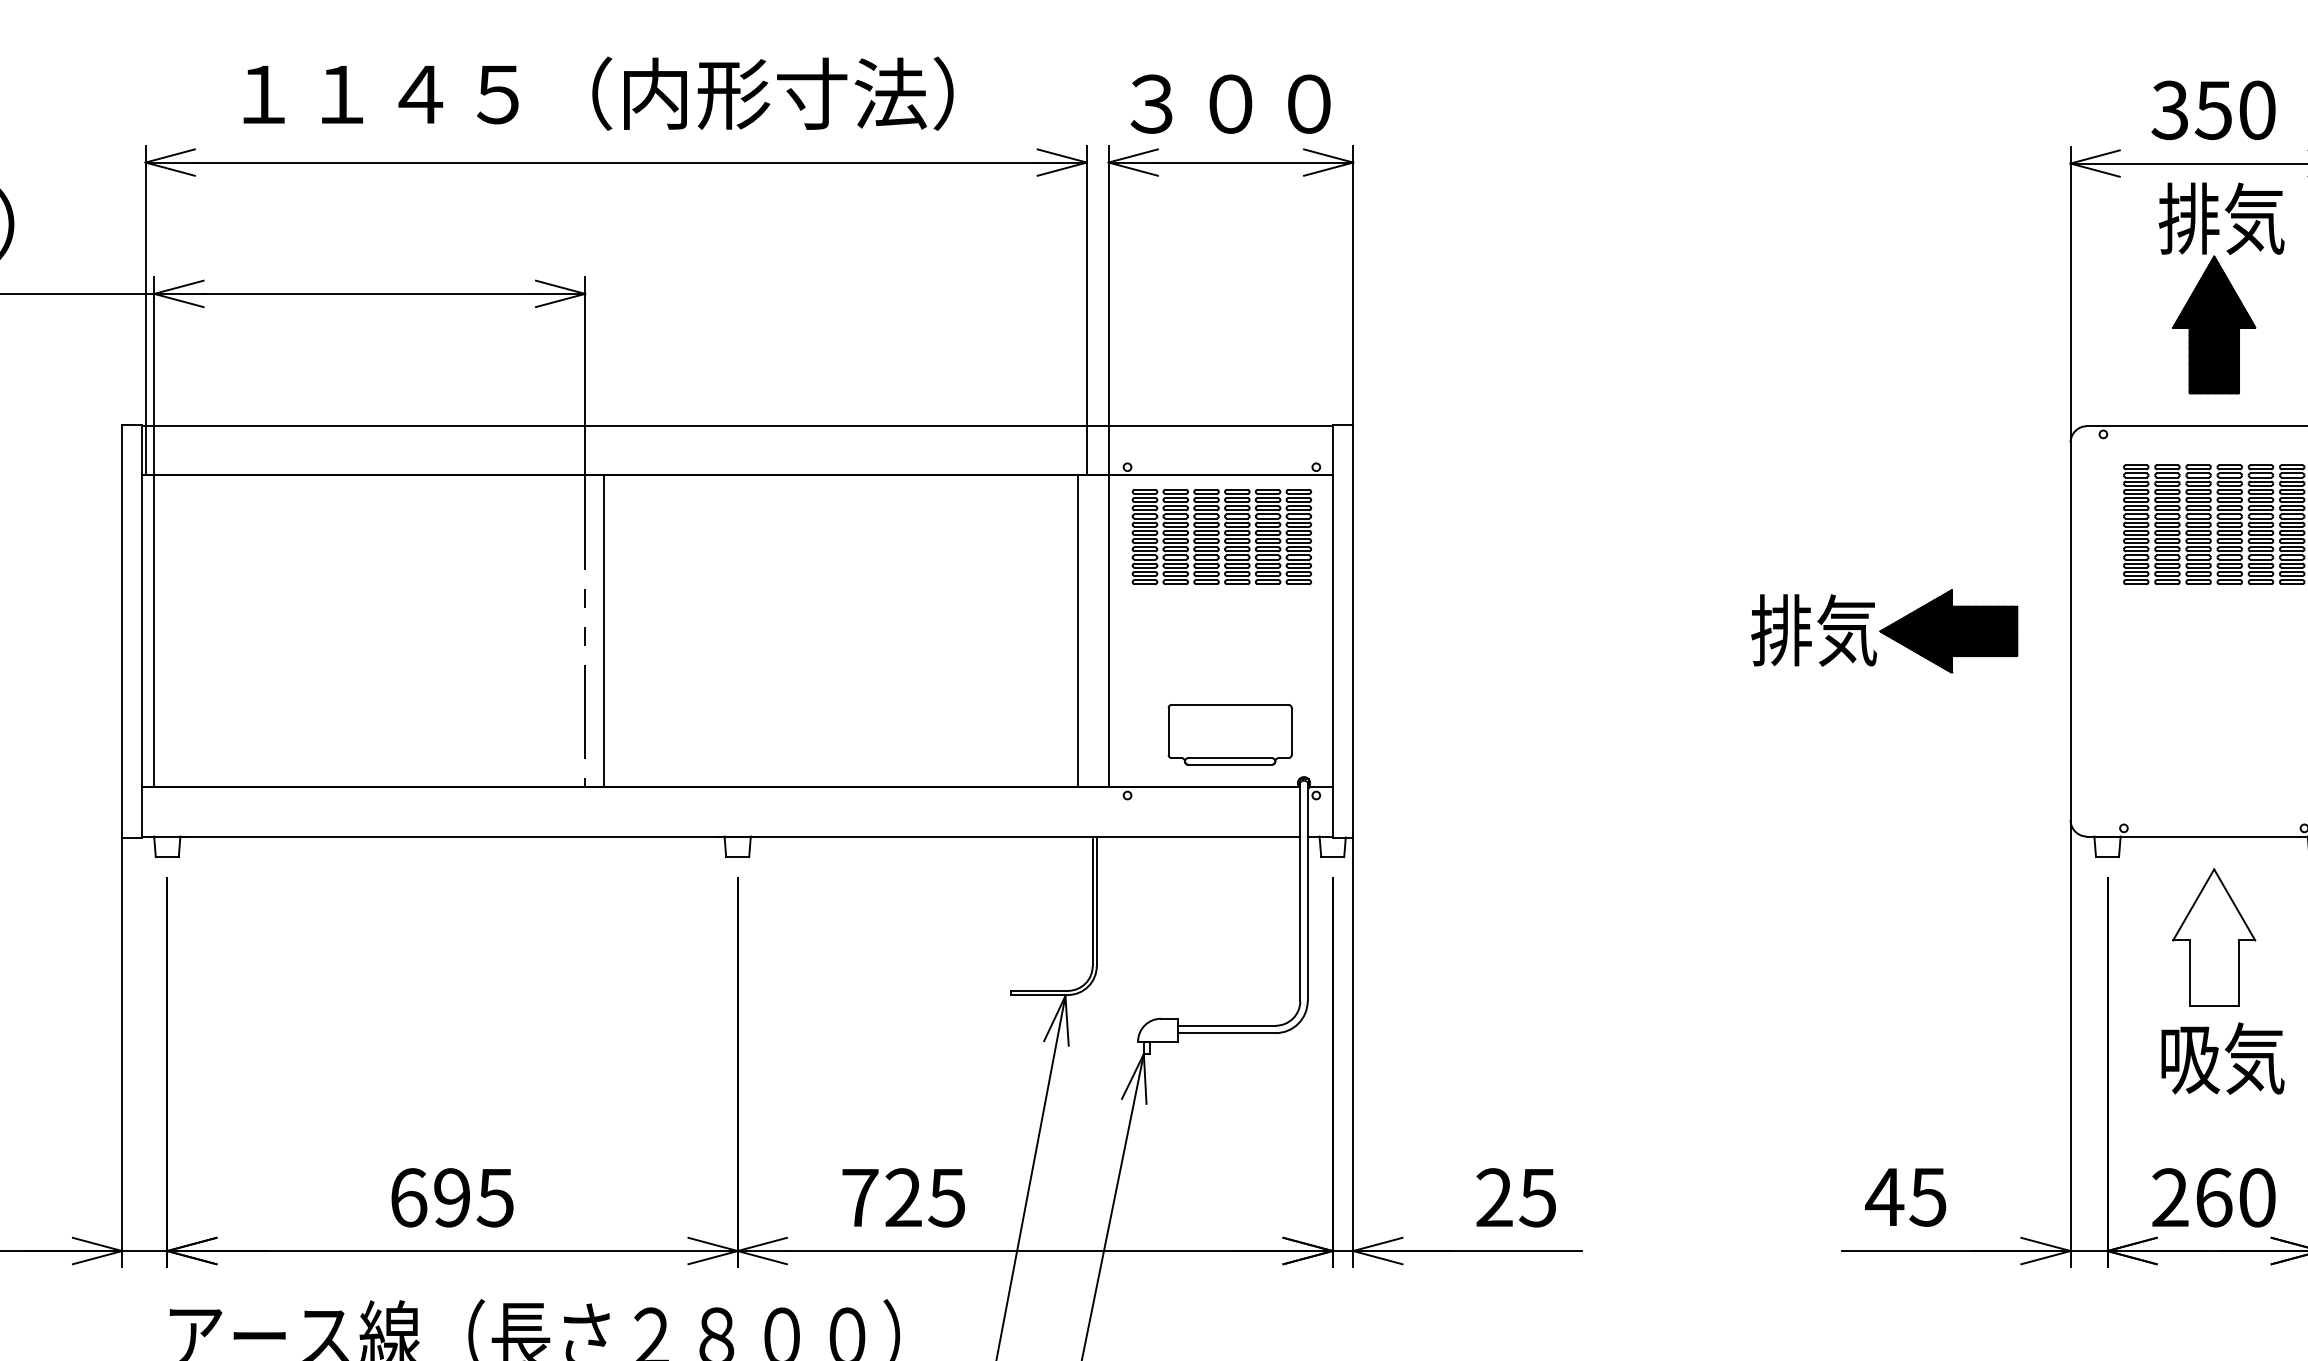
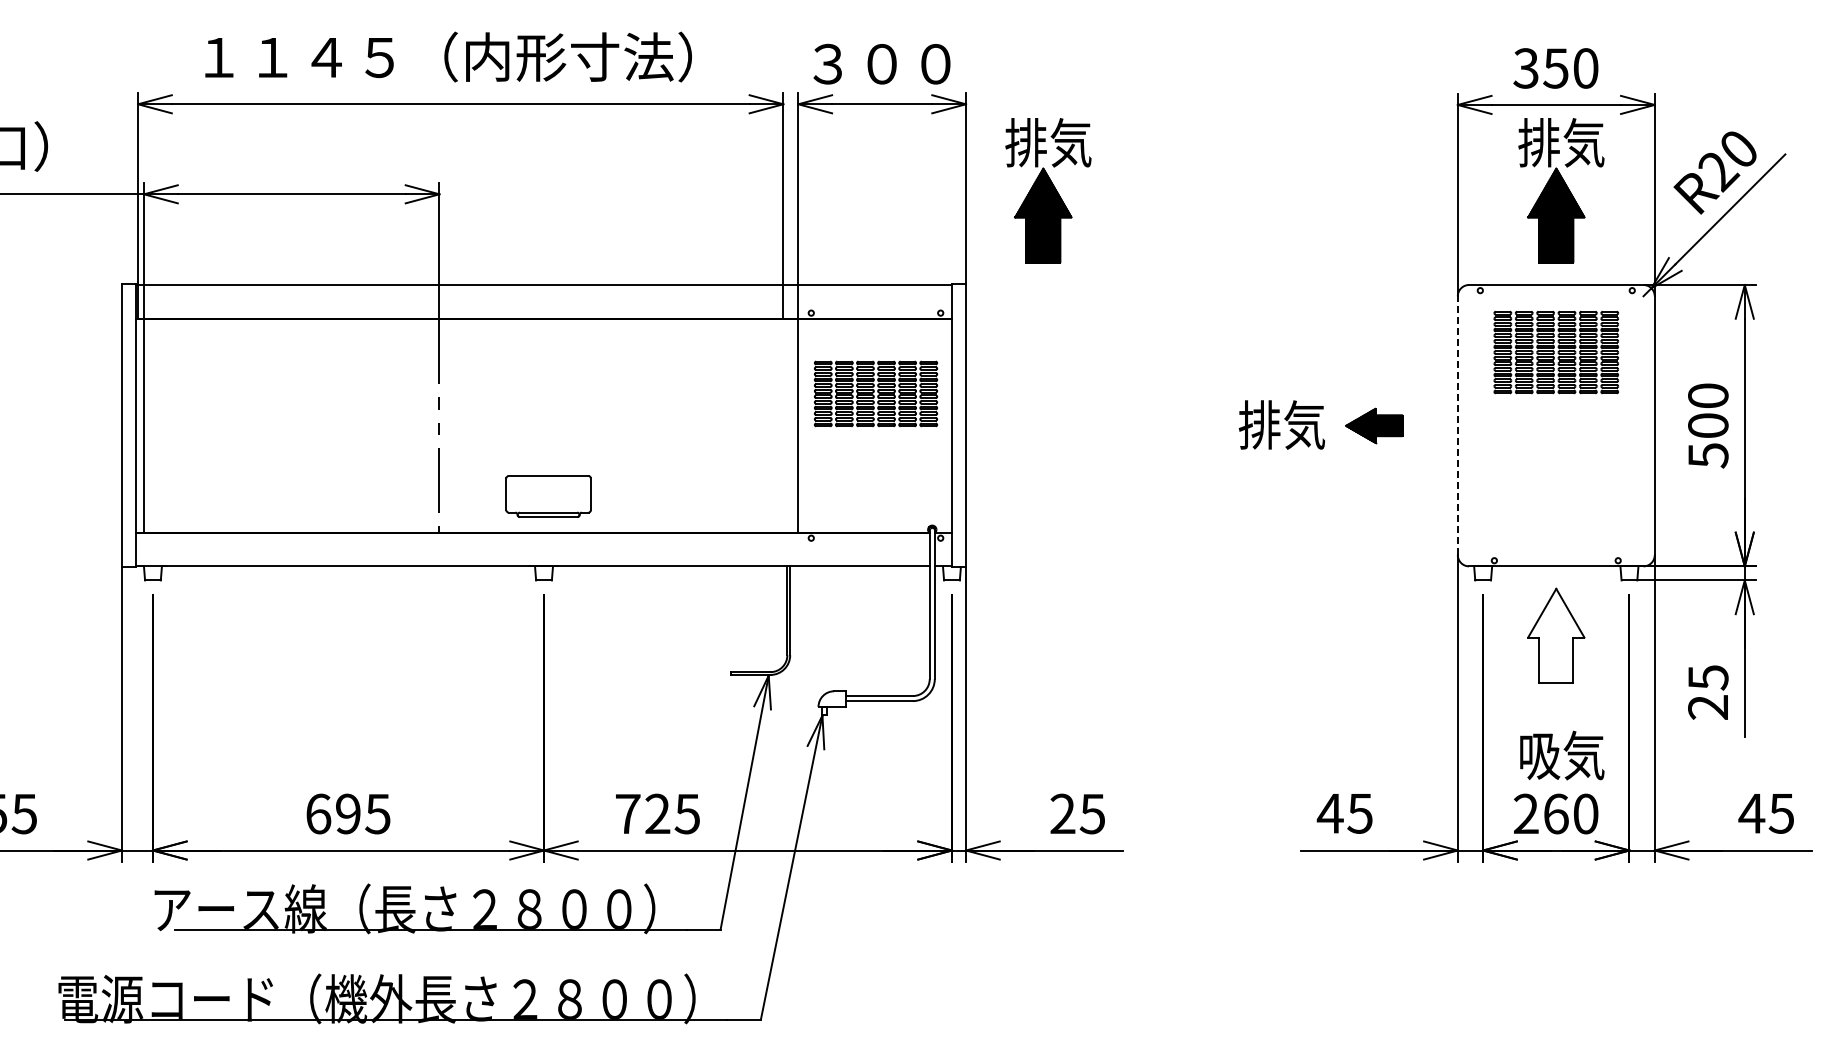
part: (1473, 288) -> (1048, 190), added
part: (1222, 536) -> (876, 393), moved
line: (604, 631) -> (452, 425), removed
line: (1078, 631) -> (777, 425), removed
part: (1949, 631) -> (1374, 425), size x0.6
line: (2070, 631) -> (1457, 425), solid -> dashed
part: (1229, 734) -> (548, 496), moved
text: (2223, 1058) -> (1562, 755), moved

